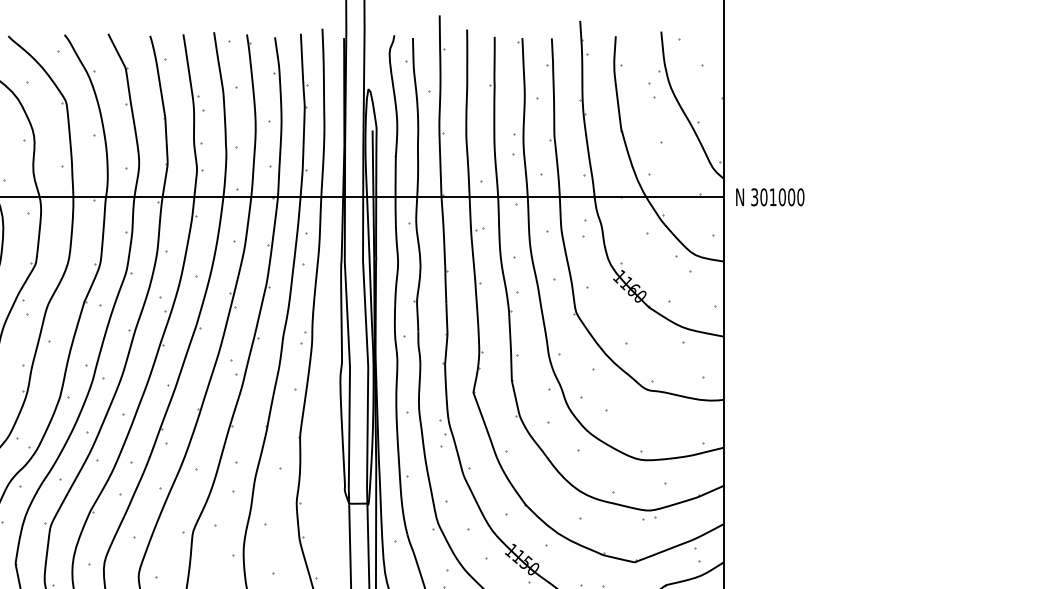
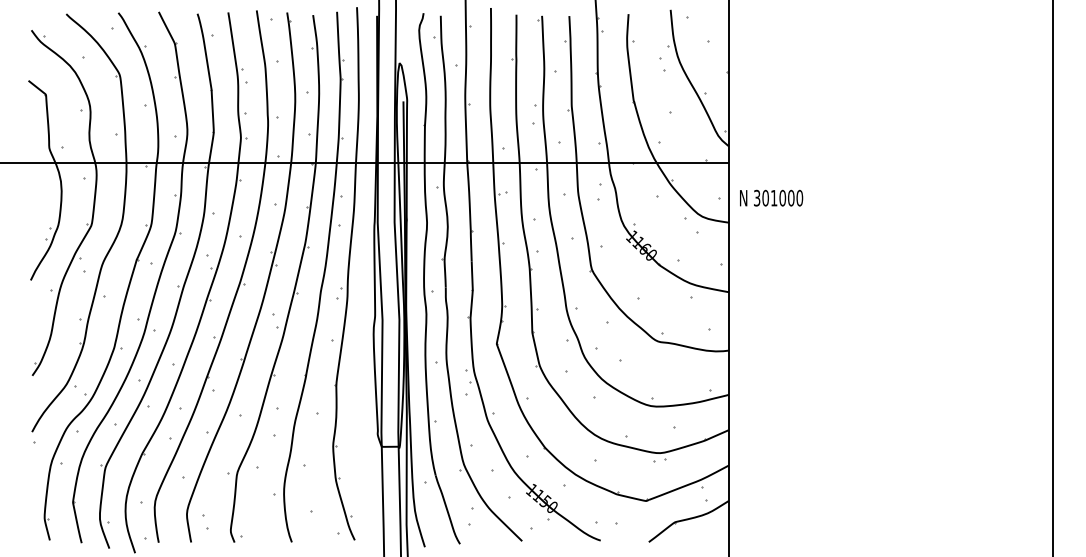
text: (770, 196) -> (771, 197), moved

